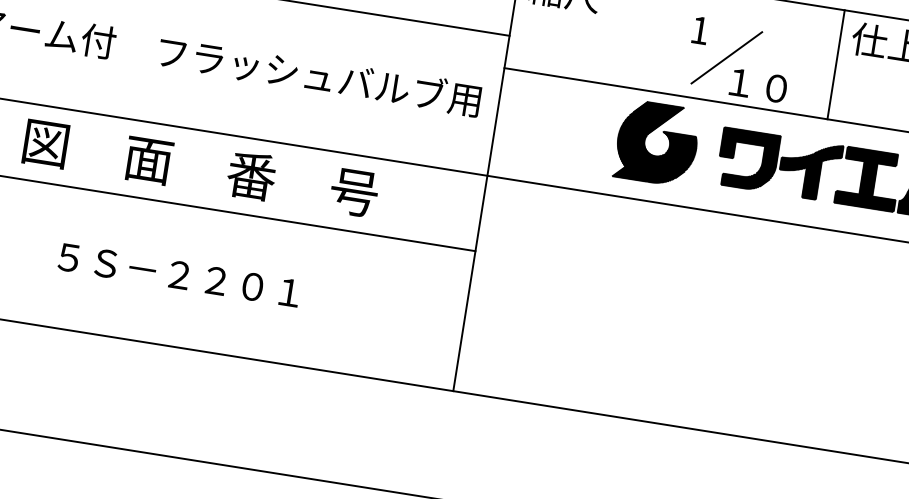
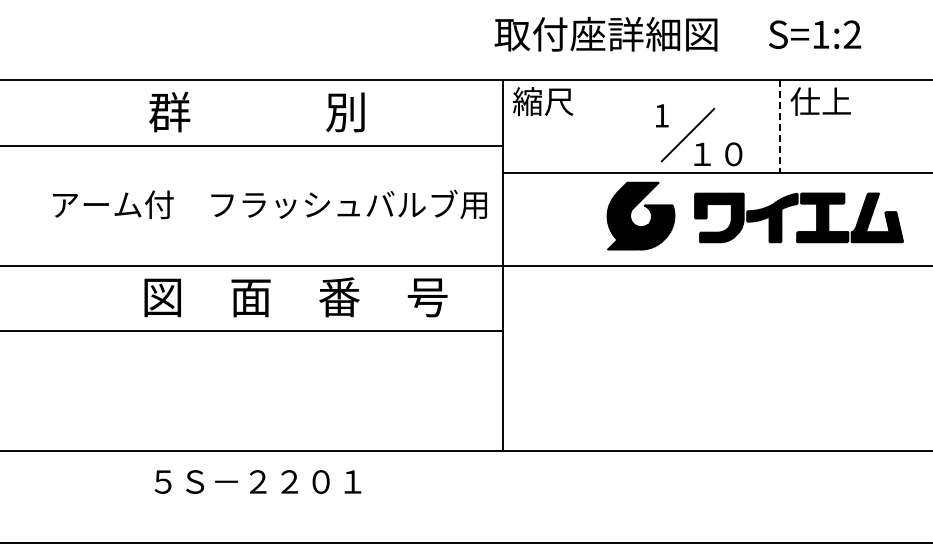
line: (836, 64) -> (780, 126), solid -> dashed
text: (200, 168) -> (295, 297), moved
text: (178, 274) -> (257, 481), moved

